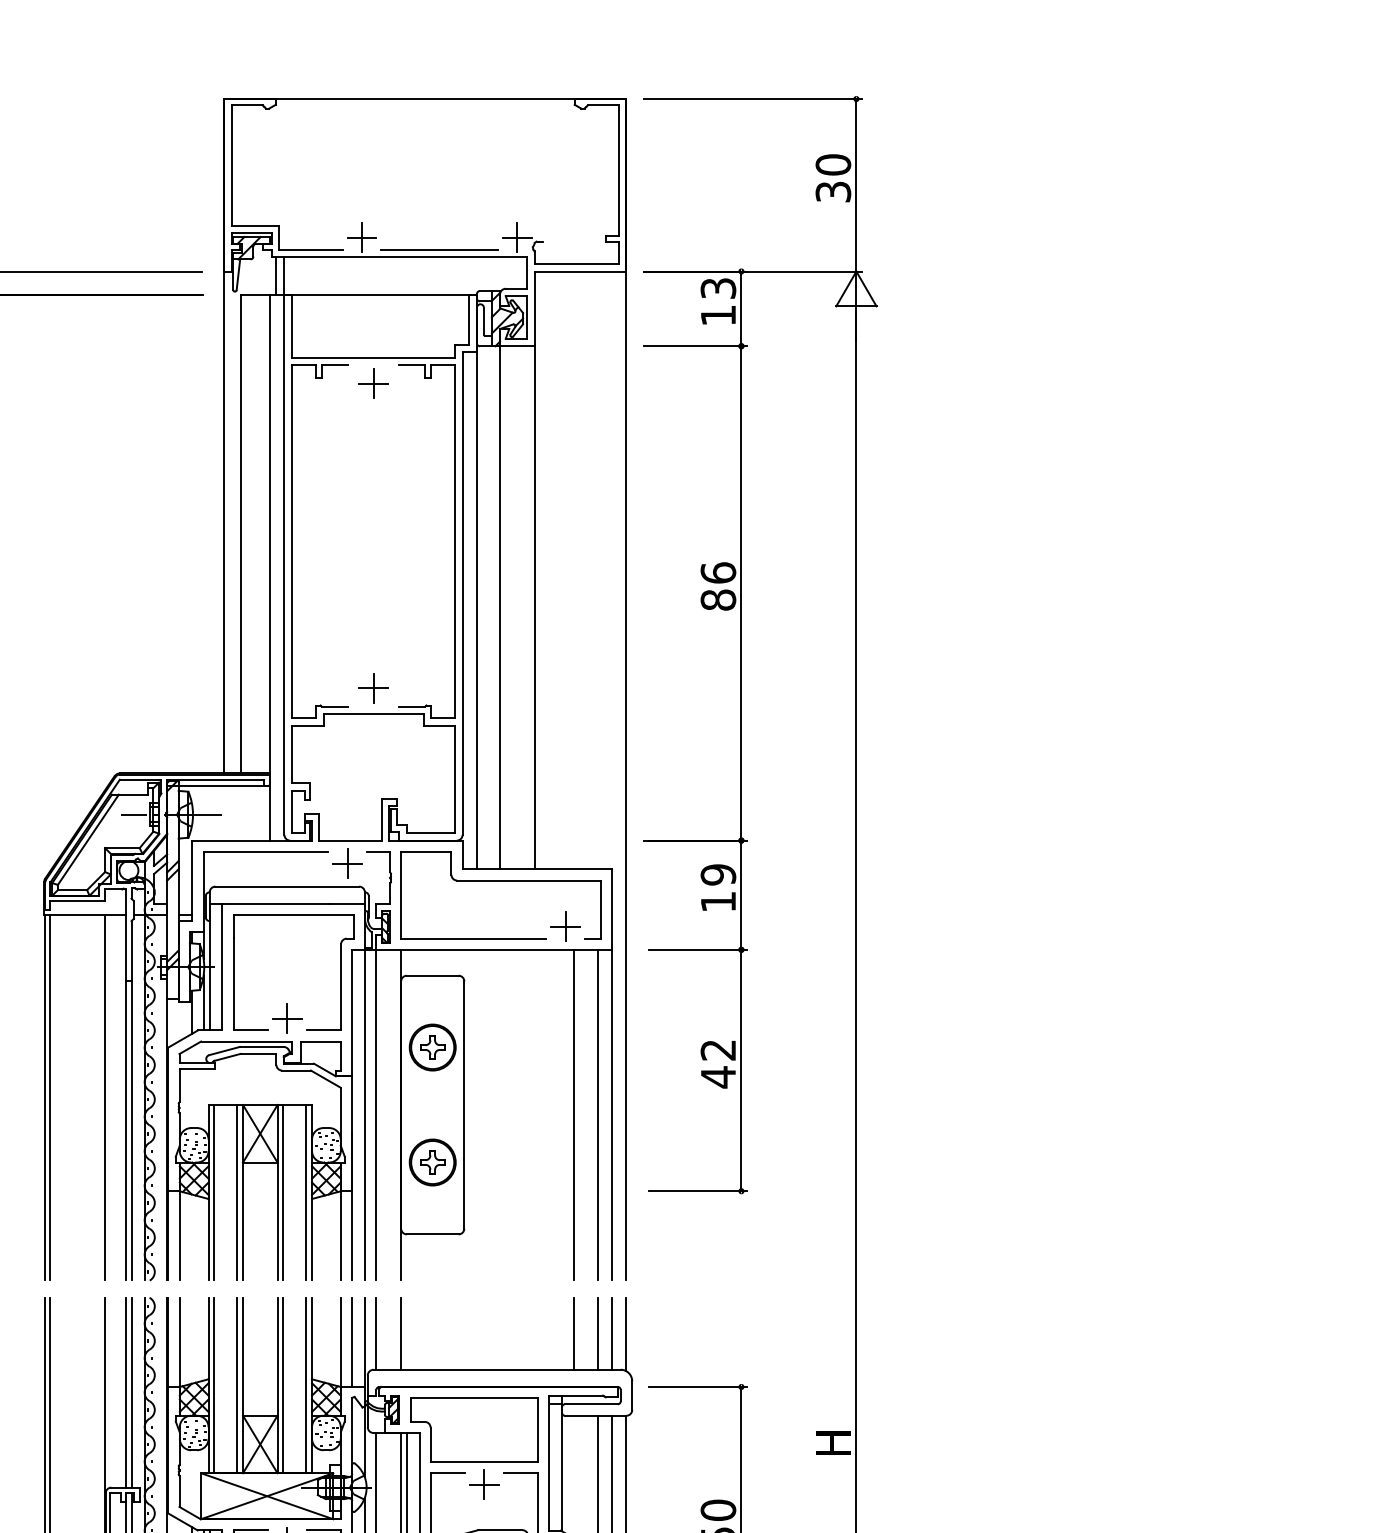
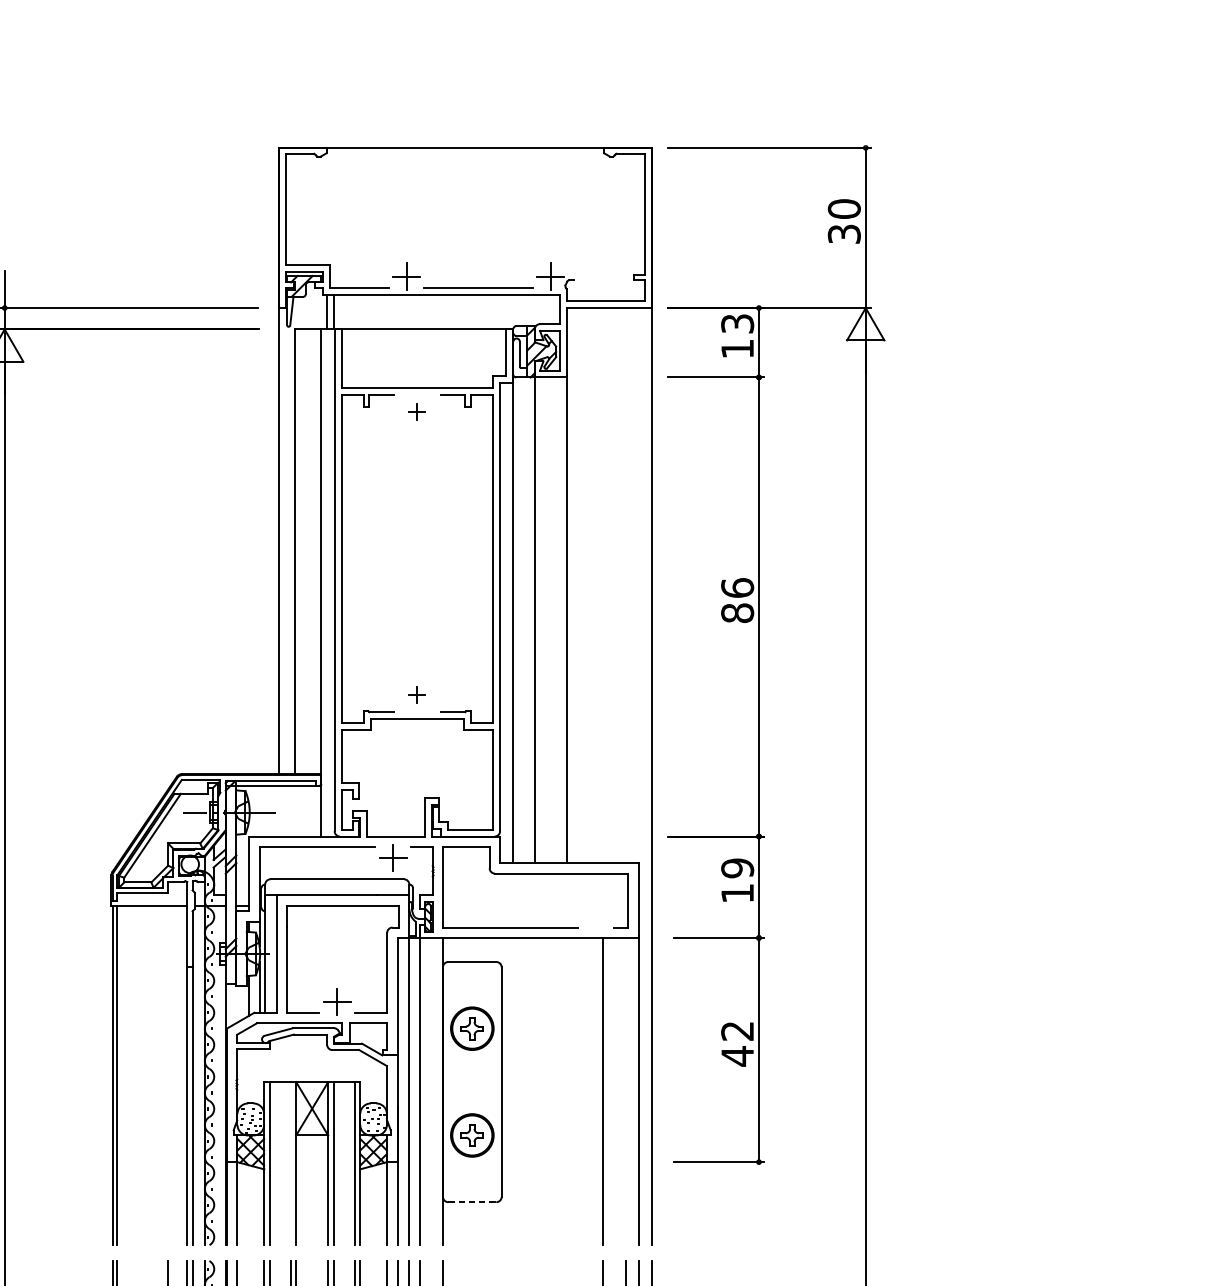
part: (373, 383) -> (417, 412), size x0.6
part: (373, 688) -> (417, 695), size x0.6
part: (565, 926) -> (595, 916), removed
line: (104, 1097) -> (167, 1075), removed
line: (598, 1114) -> (626, 1090), removed
line: (237, 1192) -> (291, 1163), removed
line: (432, 1234) -> (472, 1202), solid -> dashed

